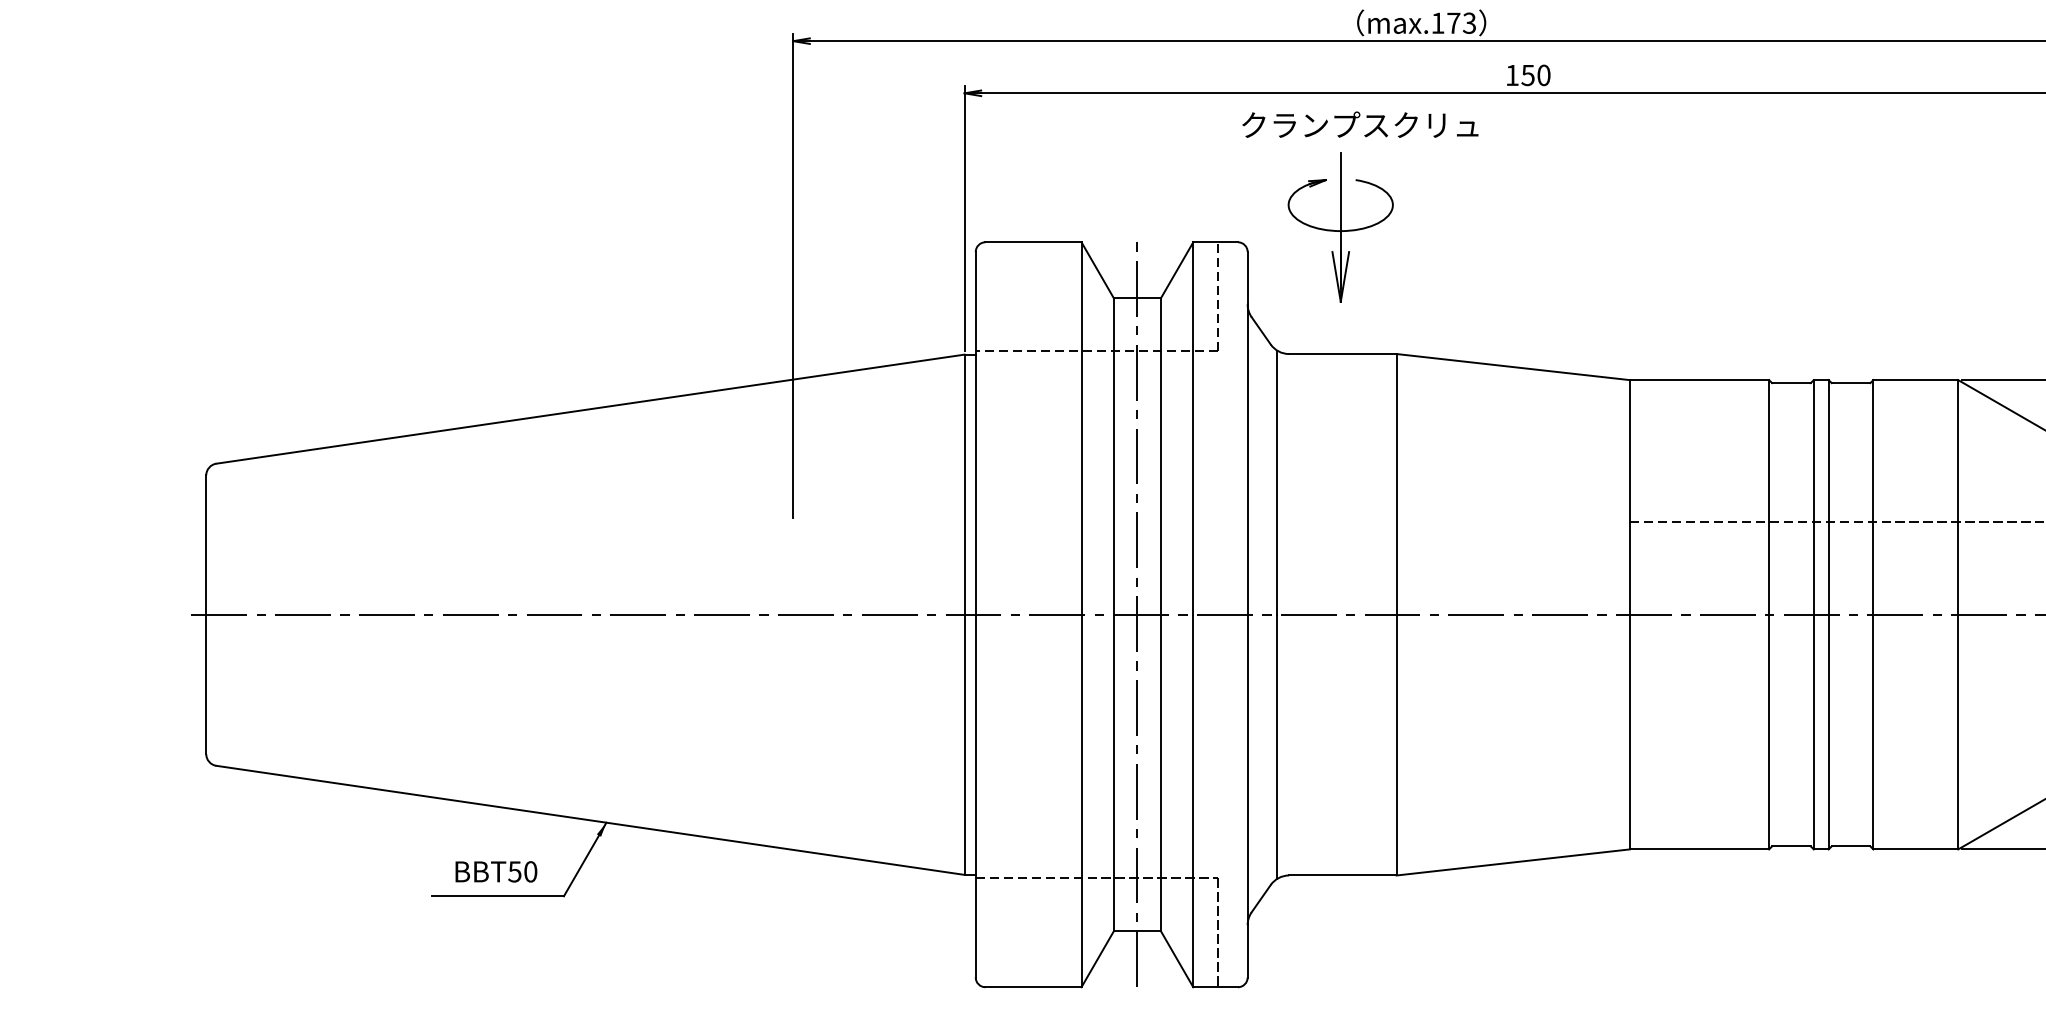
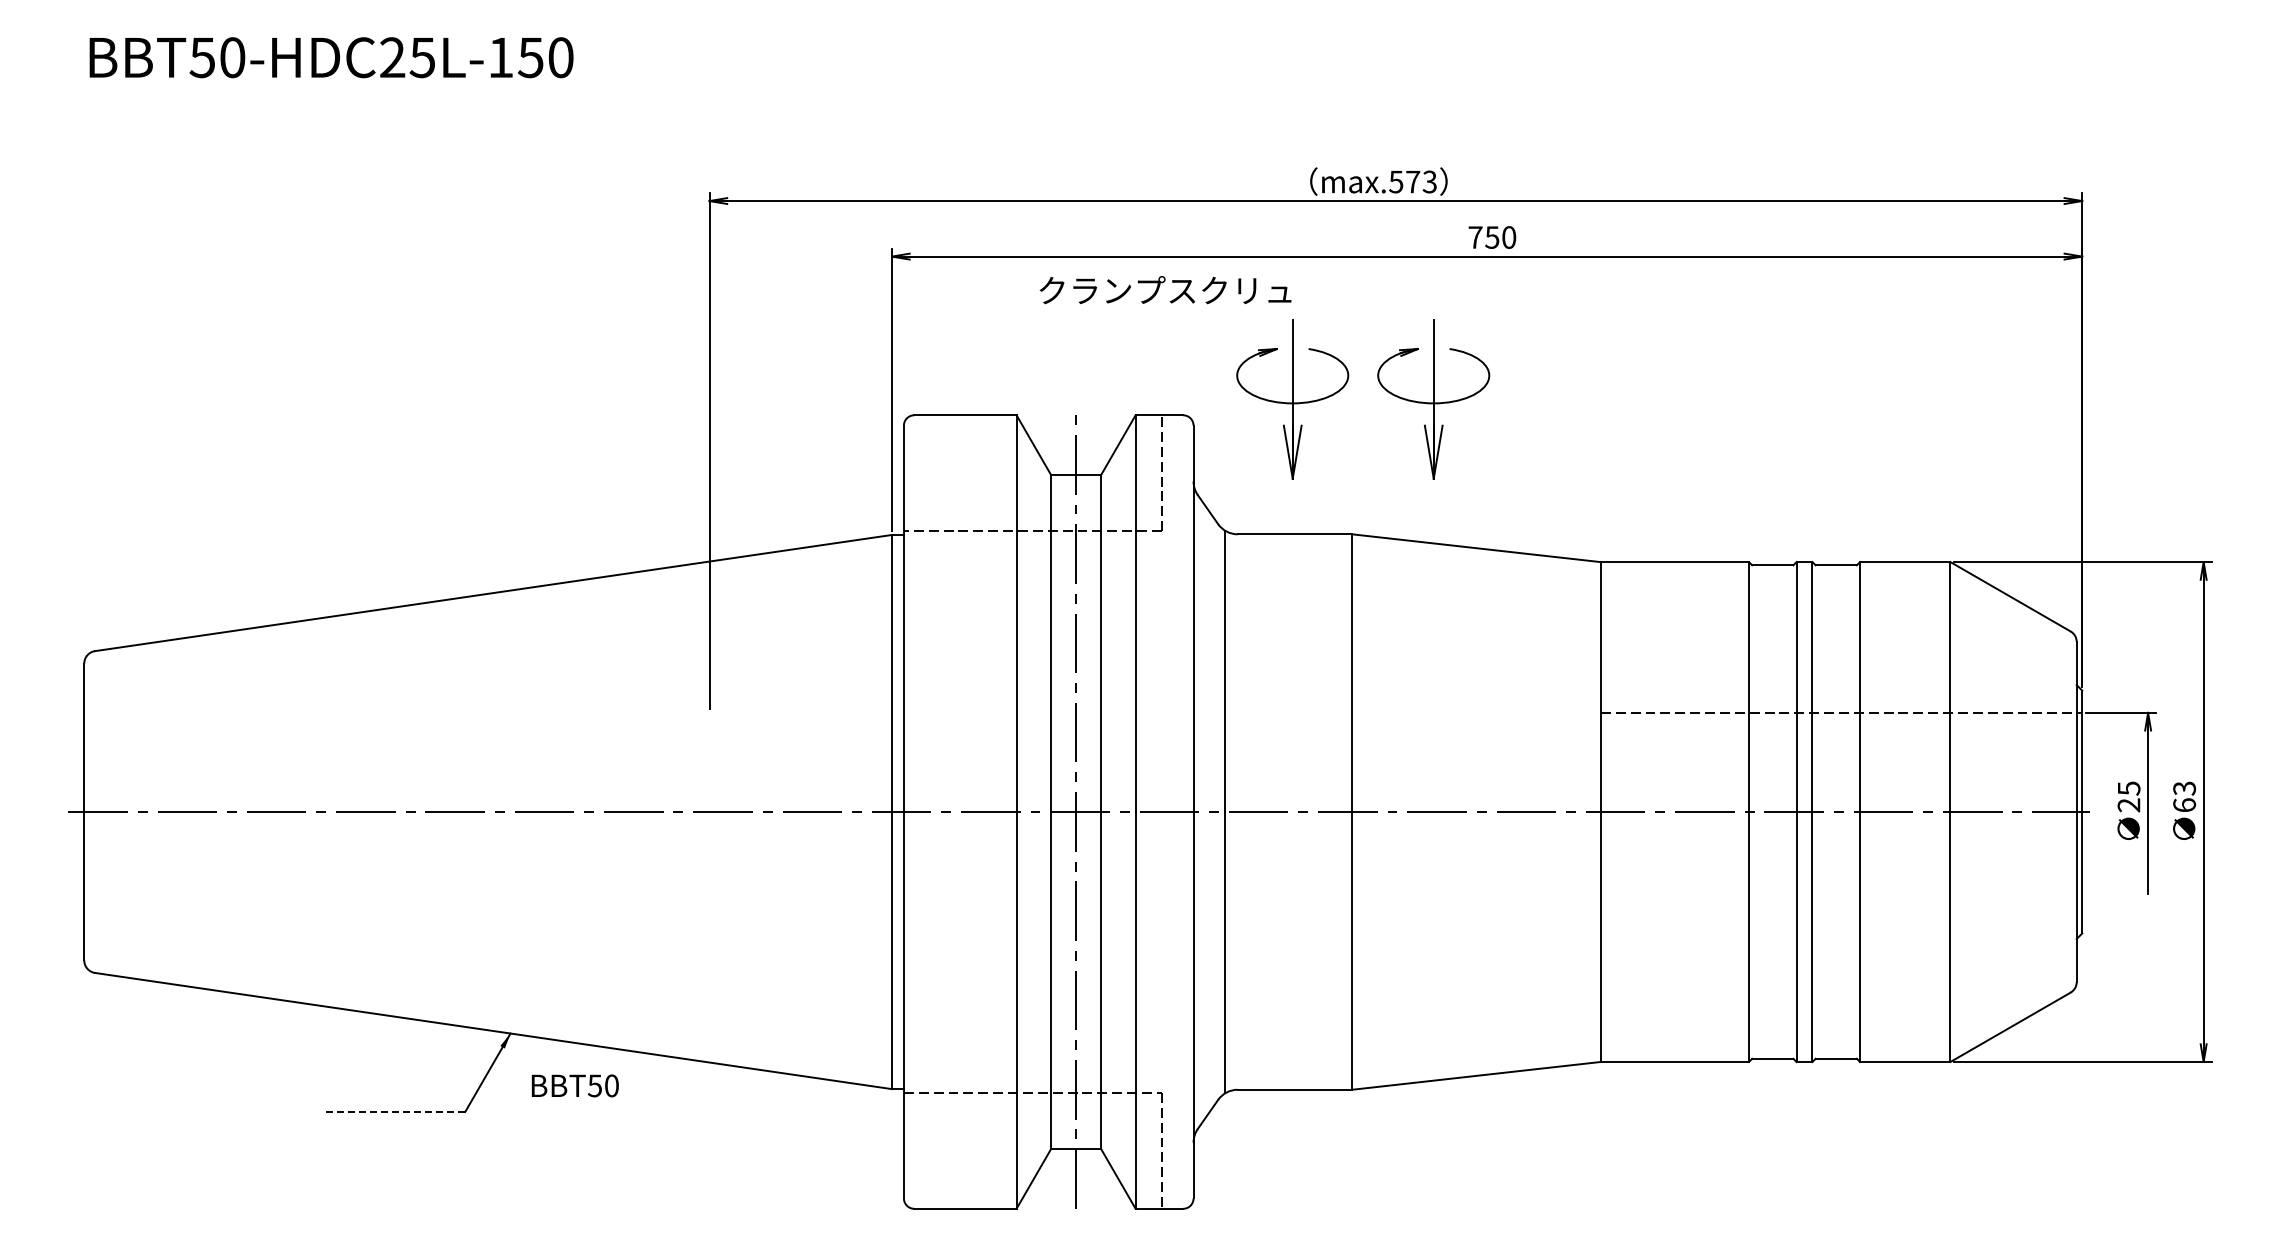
text: (1438, 23) -> (1396, 182), max.173 -> max.573
text: (1512, 75) -> (1475, 237), 150 -> 750
text: (1360, 125) -> (1165, 290), moved
part: (1472, 227) -> (1433, 399), added
text: (495, 871) -> (574, 1085), moved
line: (497, 895) -> (394, 1111), solid -> dashed

